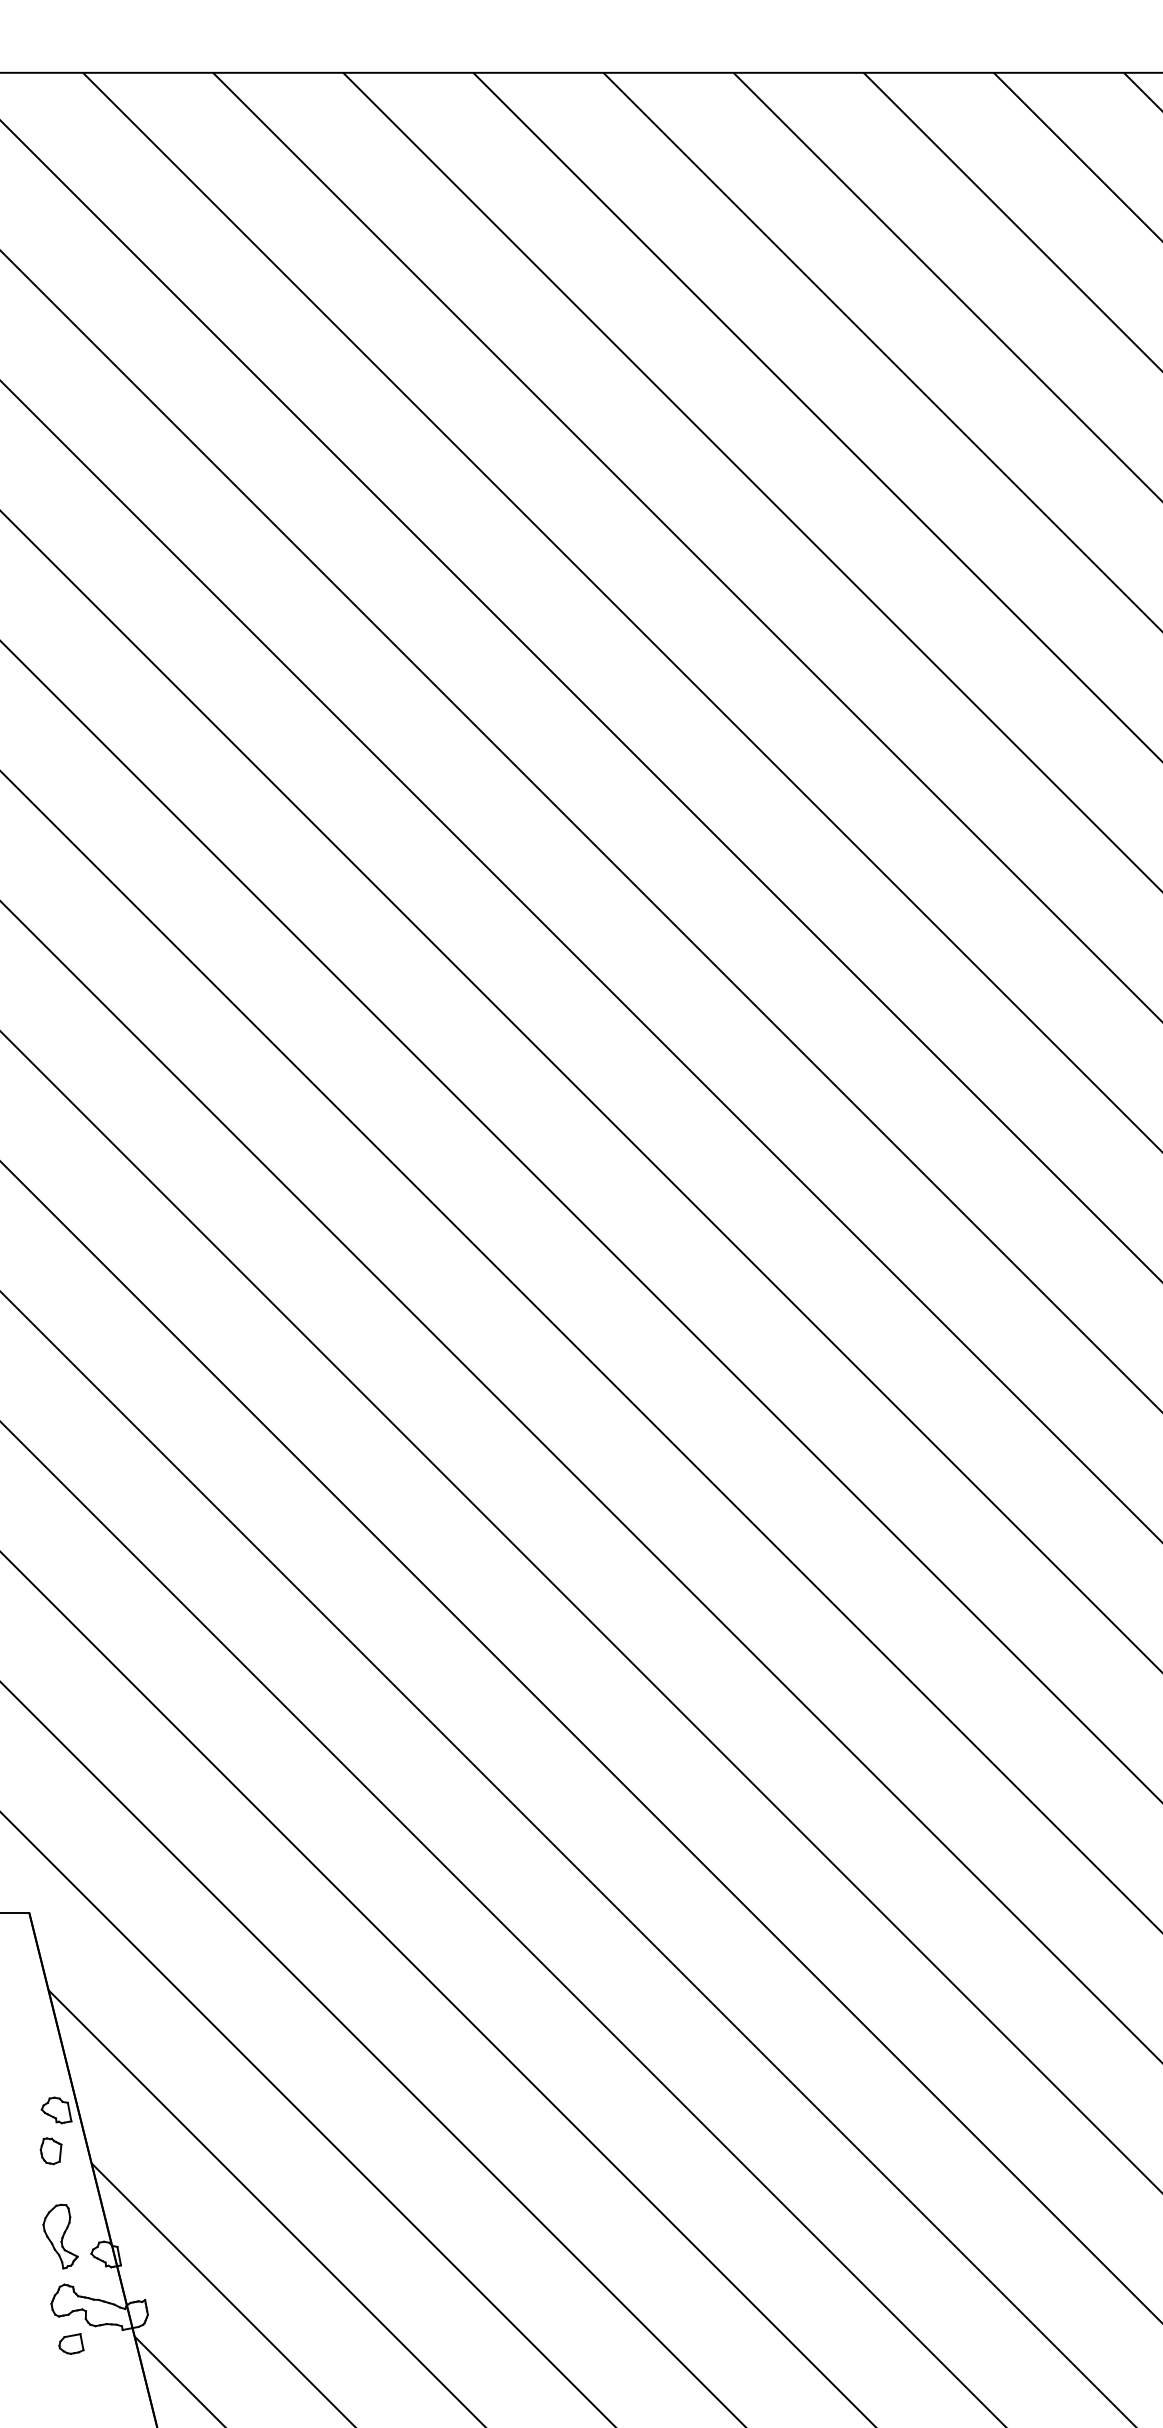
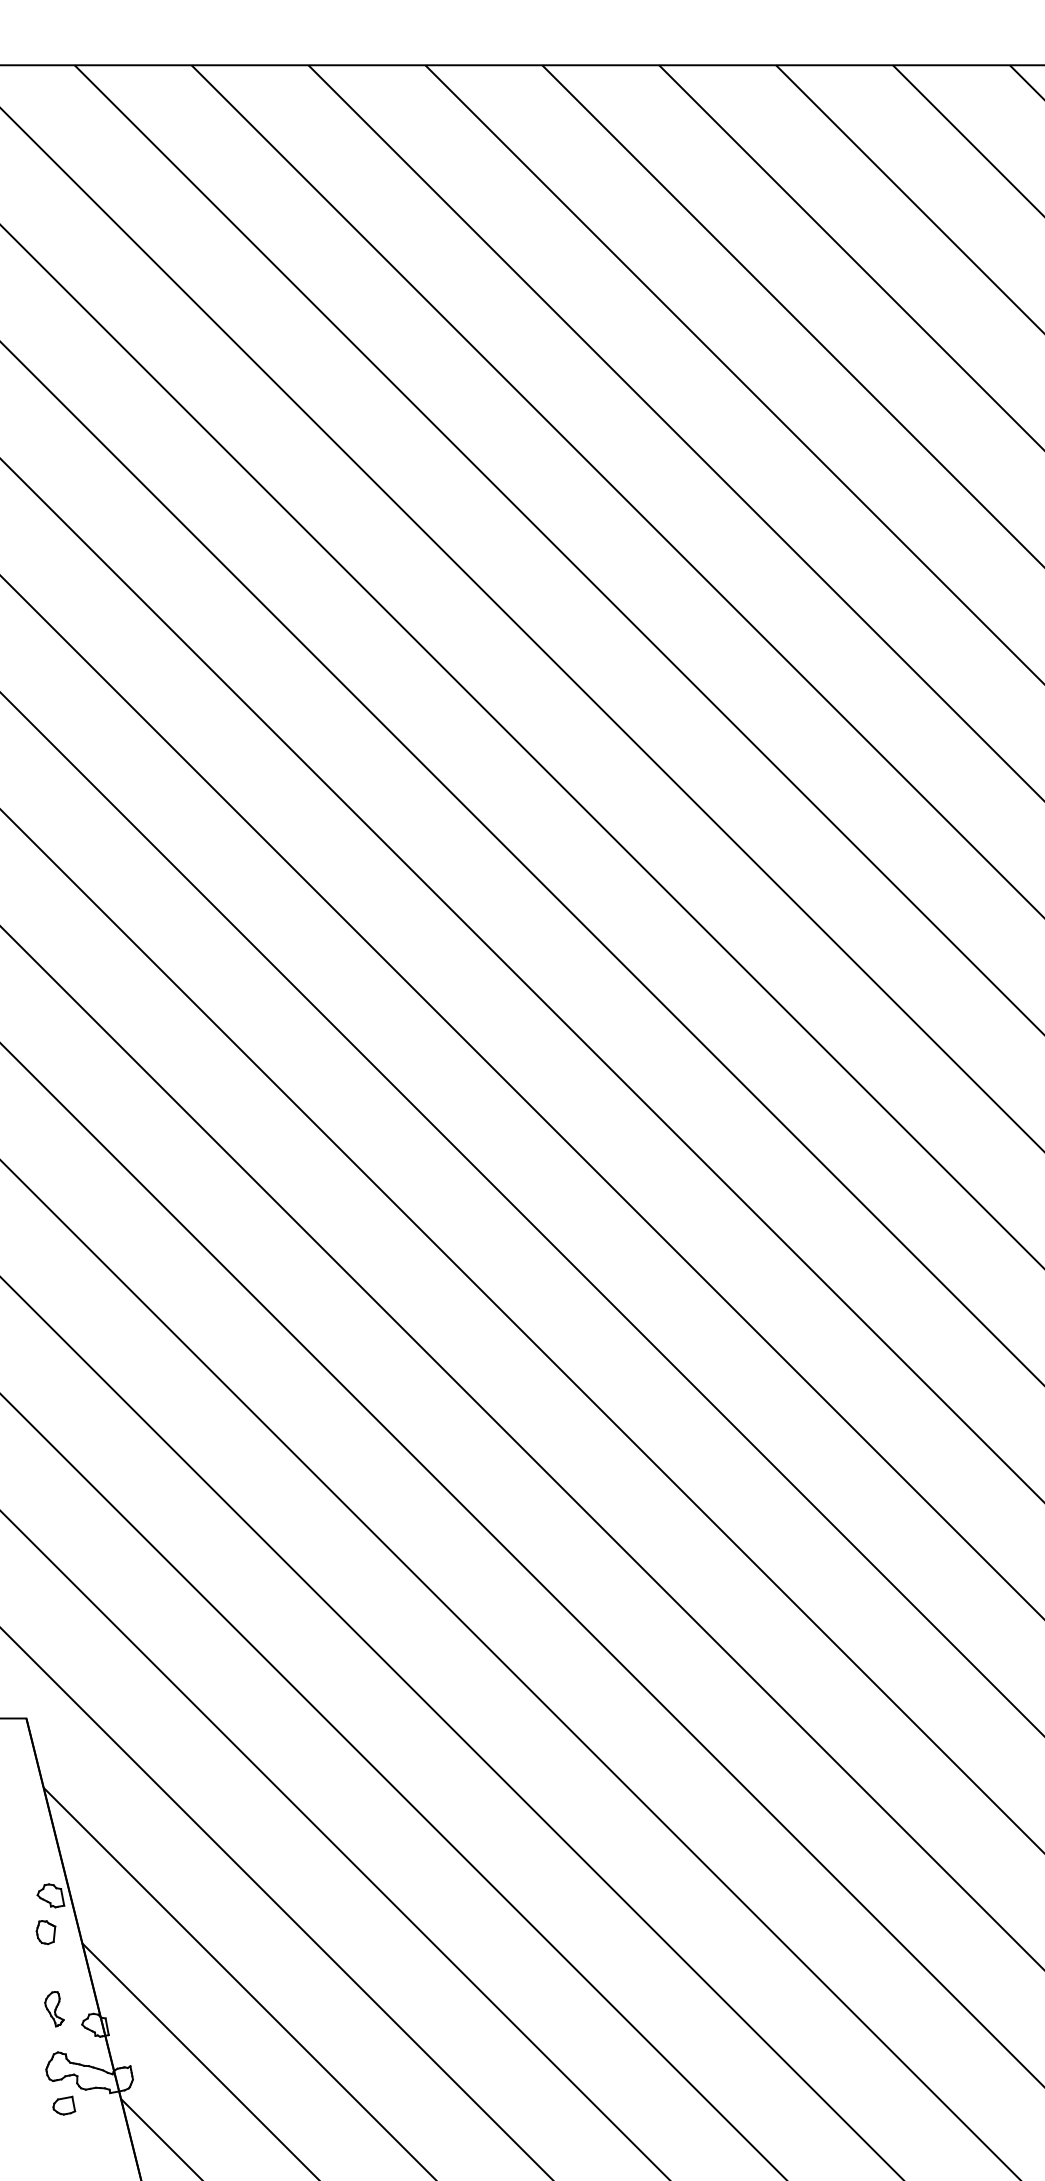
part: (60, 2236) -> (54, 2009), size x0.6

